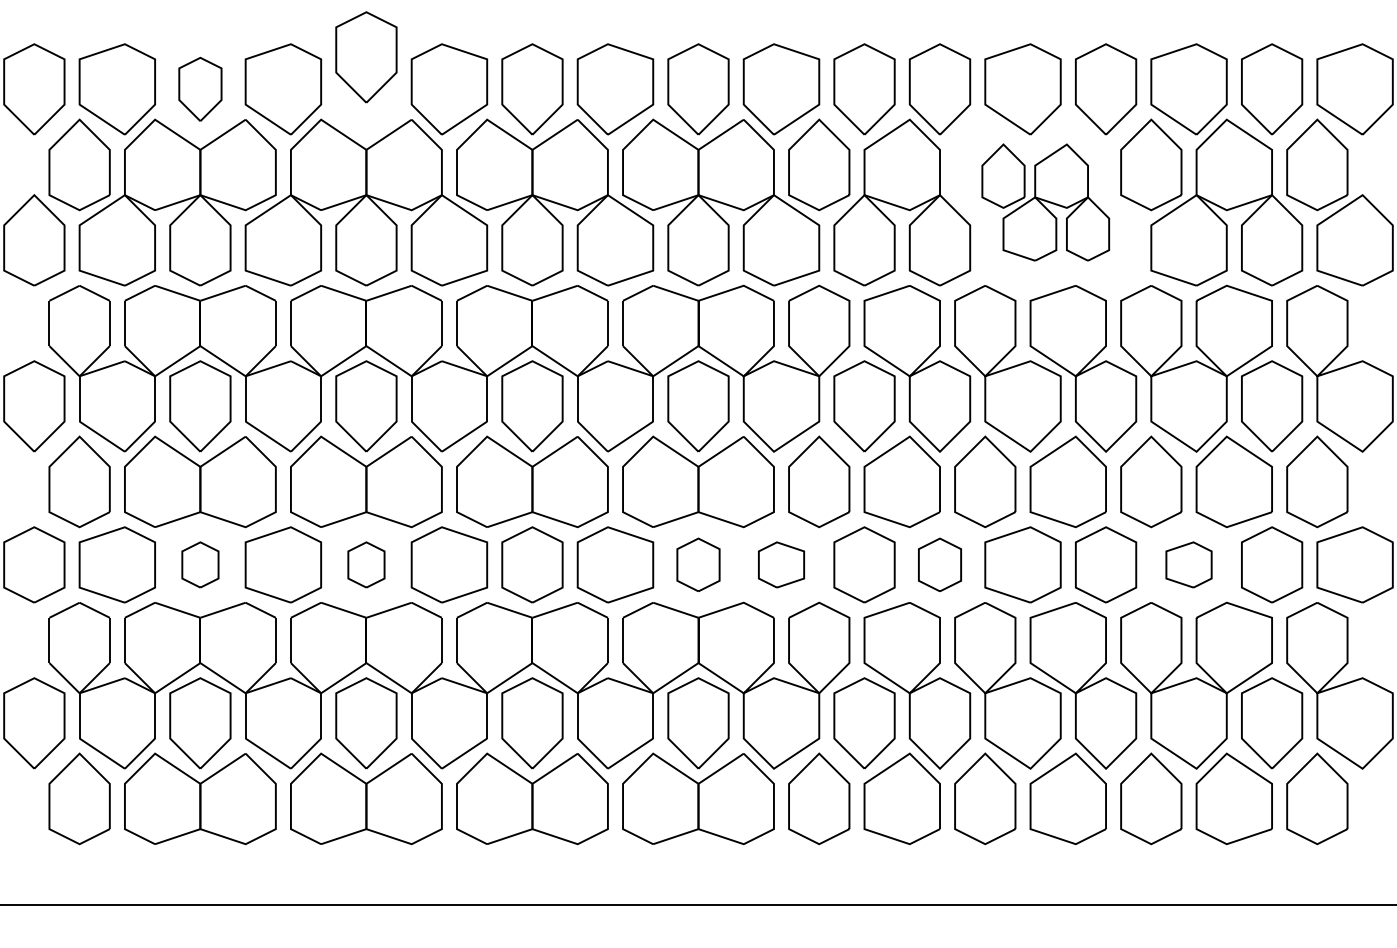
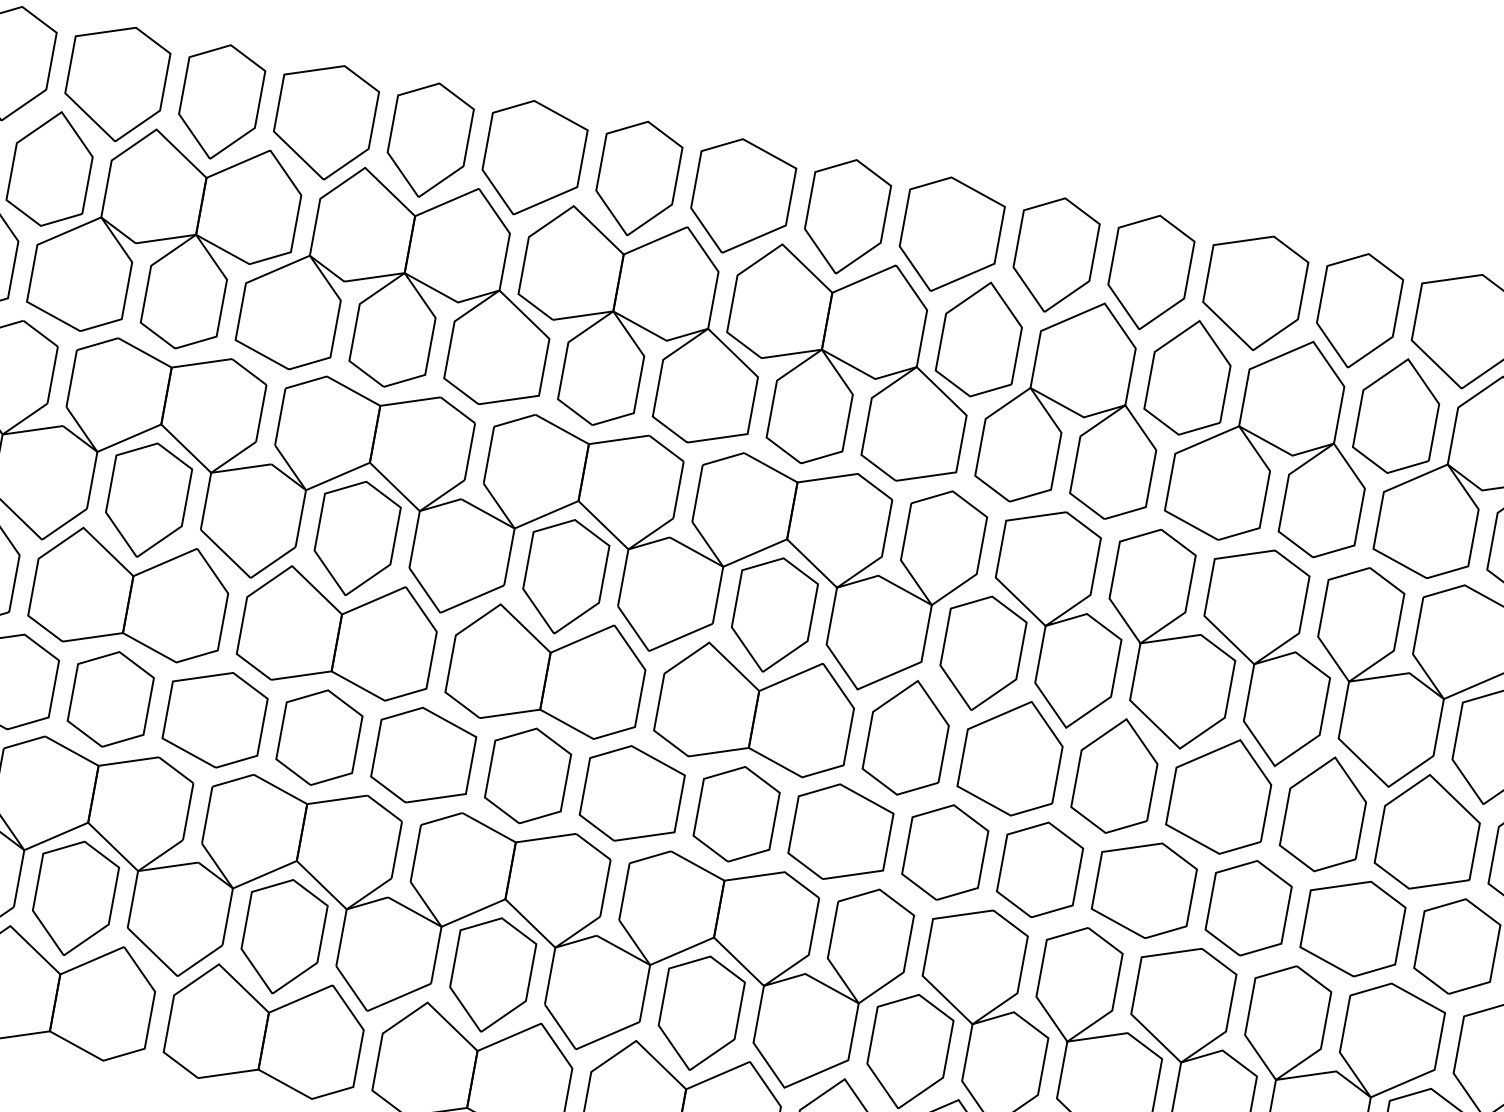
part: (366, 57) -> (429, 140), moved
part: (200, 89) -> (220, 102), size x1.43
part: (1045, 202) -> (1256, 438), size x1.43
part: (200, 564) -> (111, 698), size x1.67
part: (366, 564) -> (319, 737), size x1.67
part: (698, 564) -> (736, 813), size x1.43
part: (781, 564) -> (841, 832), size x1.67
part: (939, 564) -> (1039, 869), size x1.43
part: (1188, 564) -> (1352, 926), size x1.67

